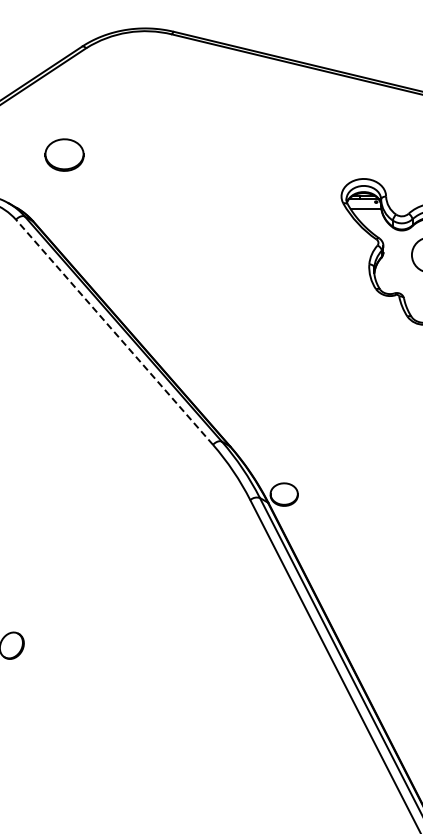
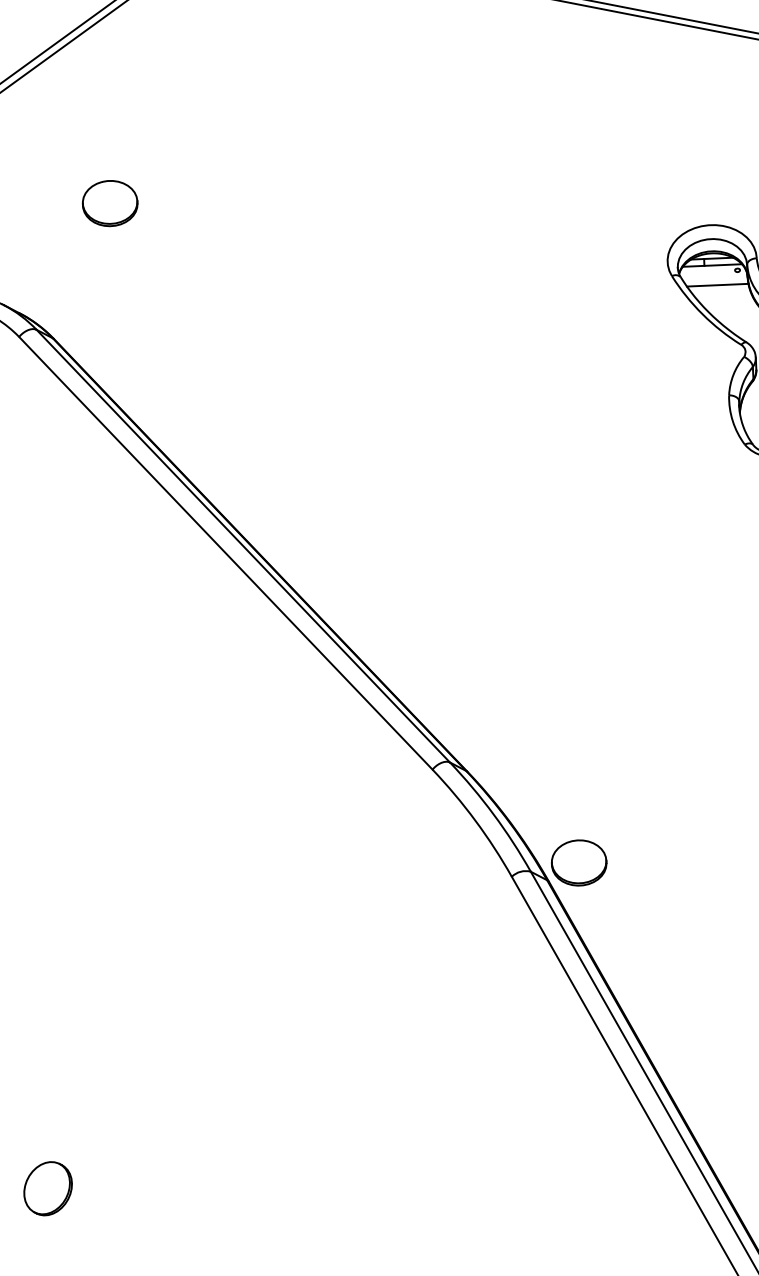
part: (63, 154) -> (108, 202), size x0.71
line: (114, 332) -> (225, 553), dashed -> solid

